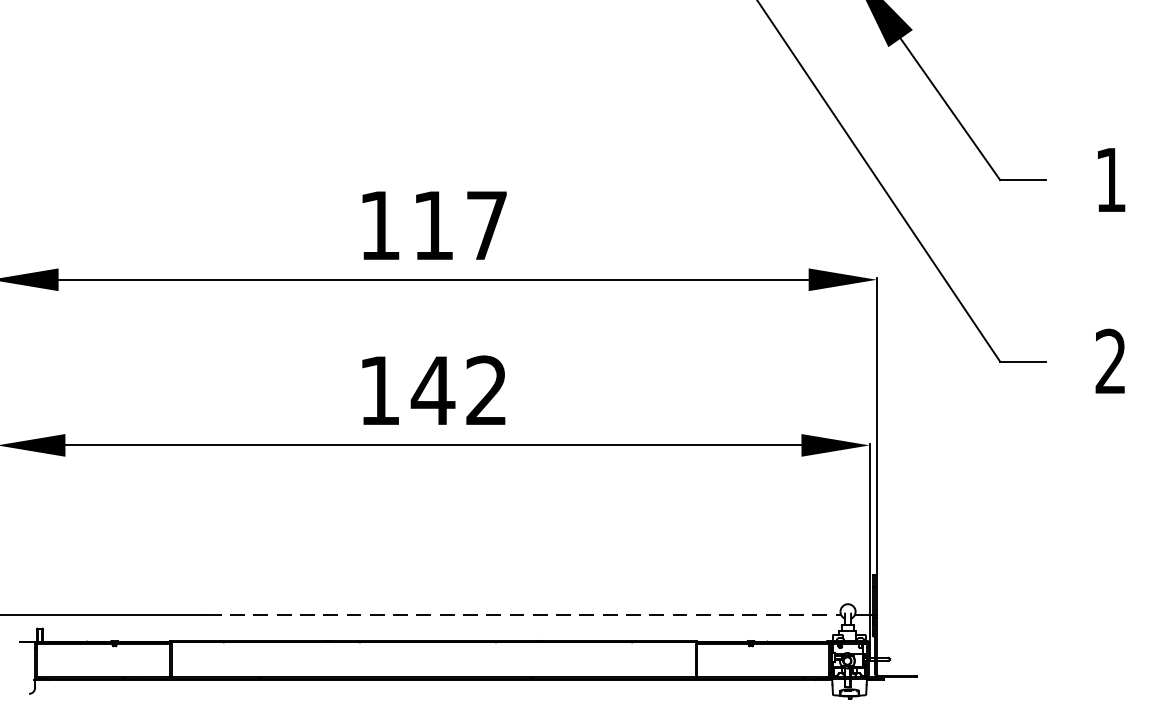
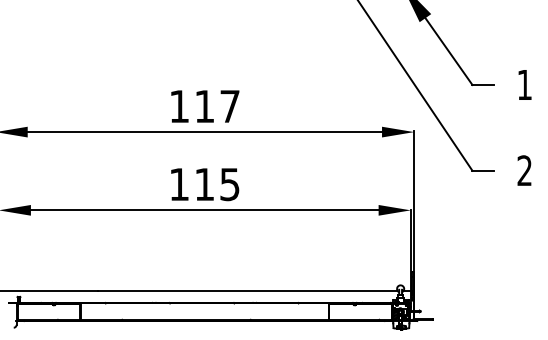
text: (458, 390) -> (216, 184), 142 -> 115
line: (523, 615) -> (247, 290), dashed -> solid

